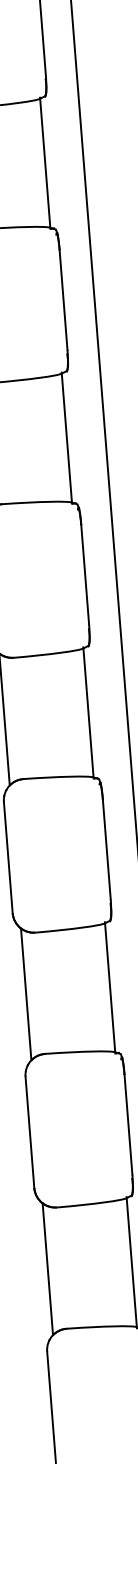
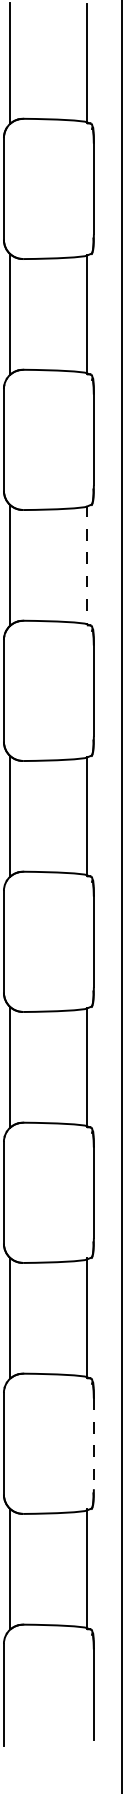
line: (45, 163) -> (87, 565), solid -> dashed
line: (128, 1125) -> (93, 1444), solid -> dashed

